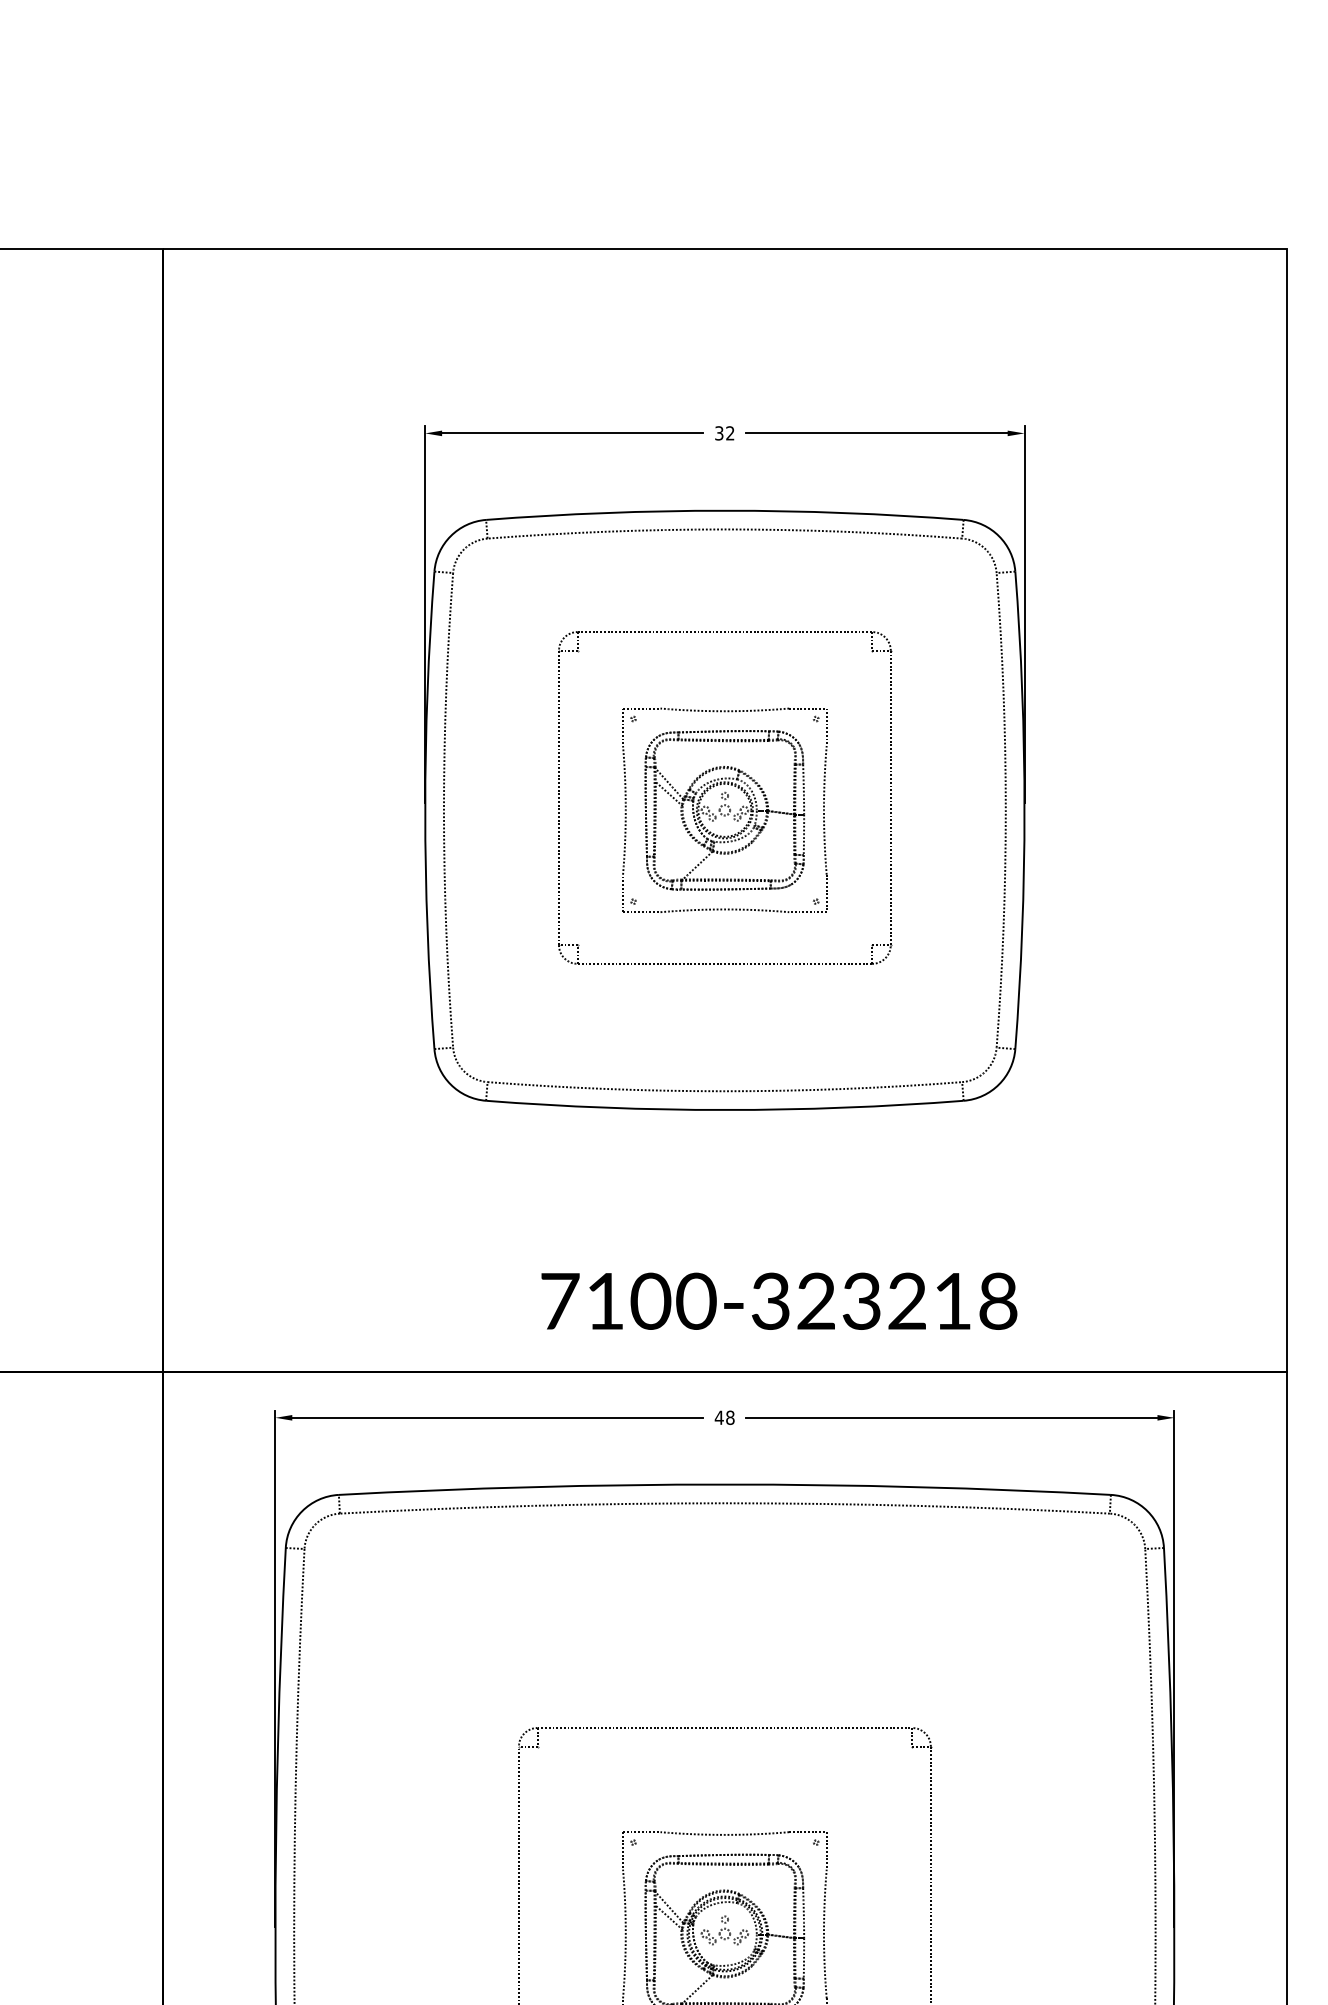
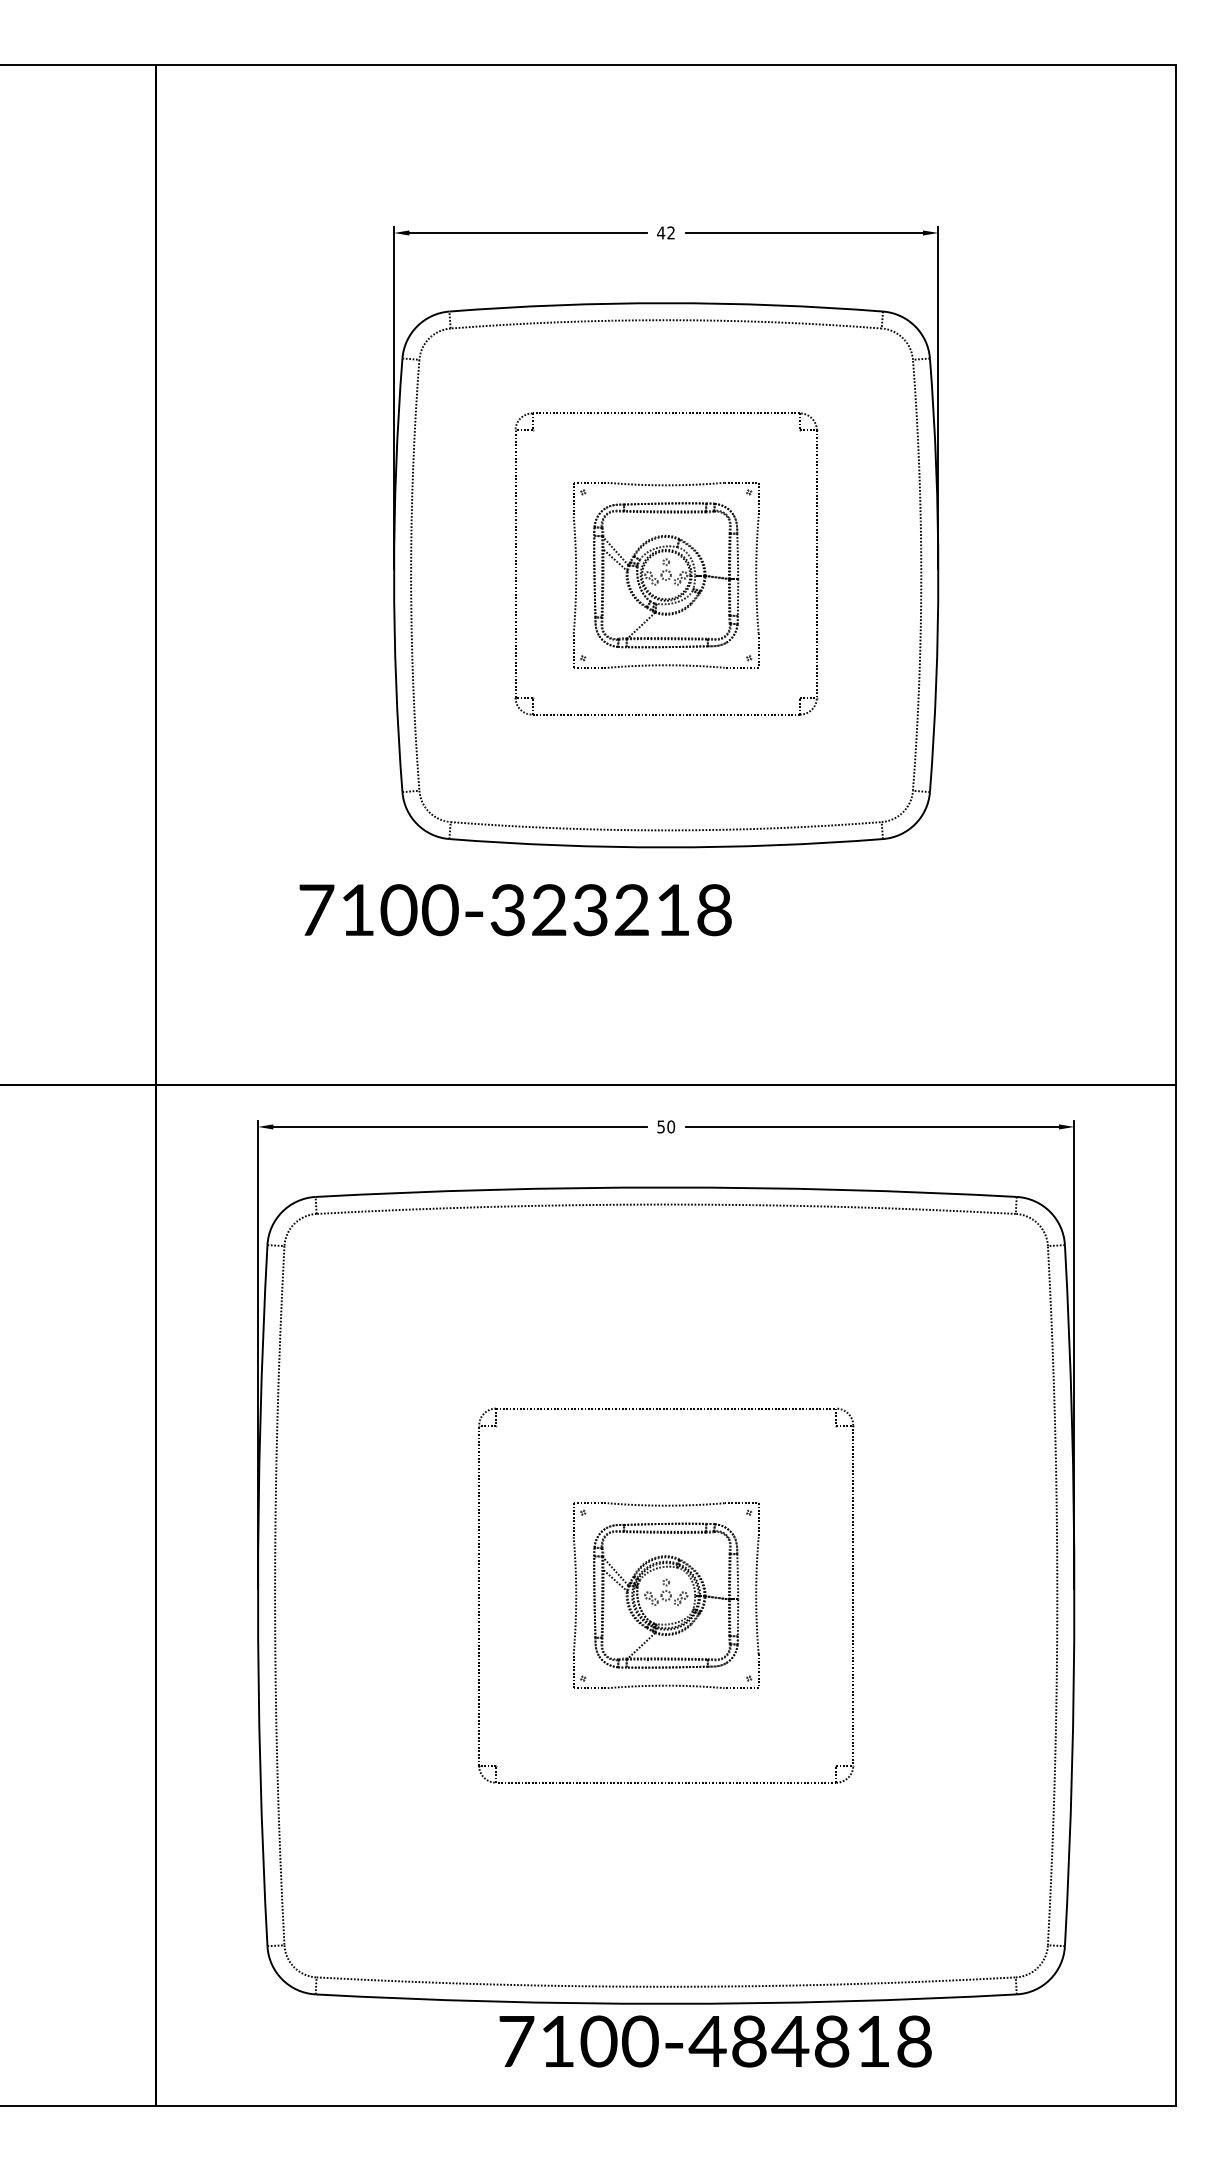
text: (719, 432) -> (661, 232), 32 -> 42
text: (779, 1301) -> (515, 910), moved
text: (725, 1417) -> (666, 1126), 48 -> 50

